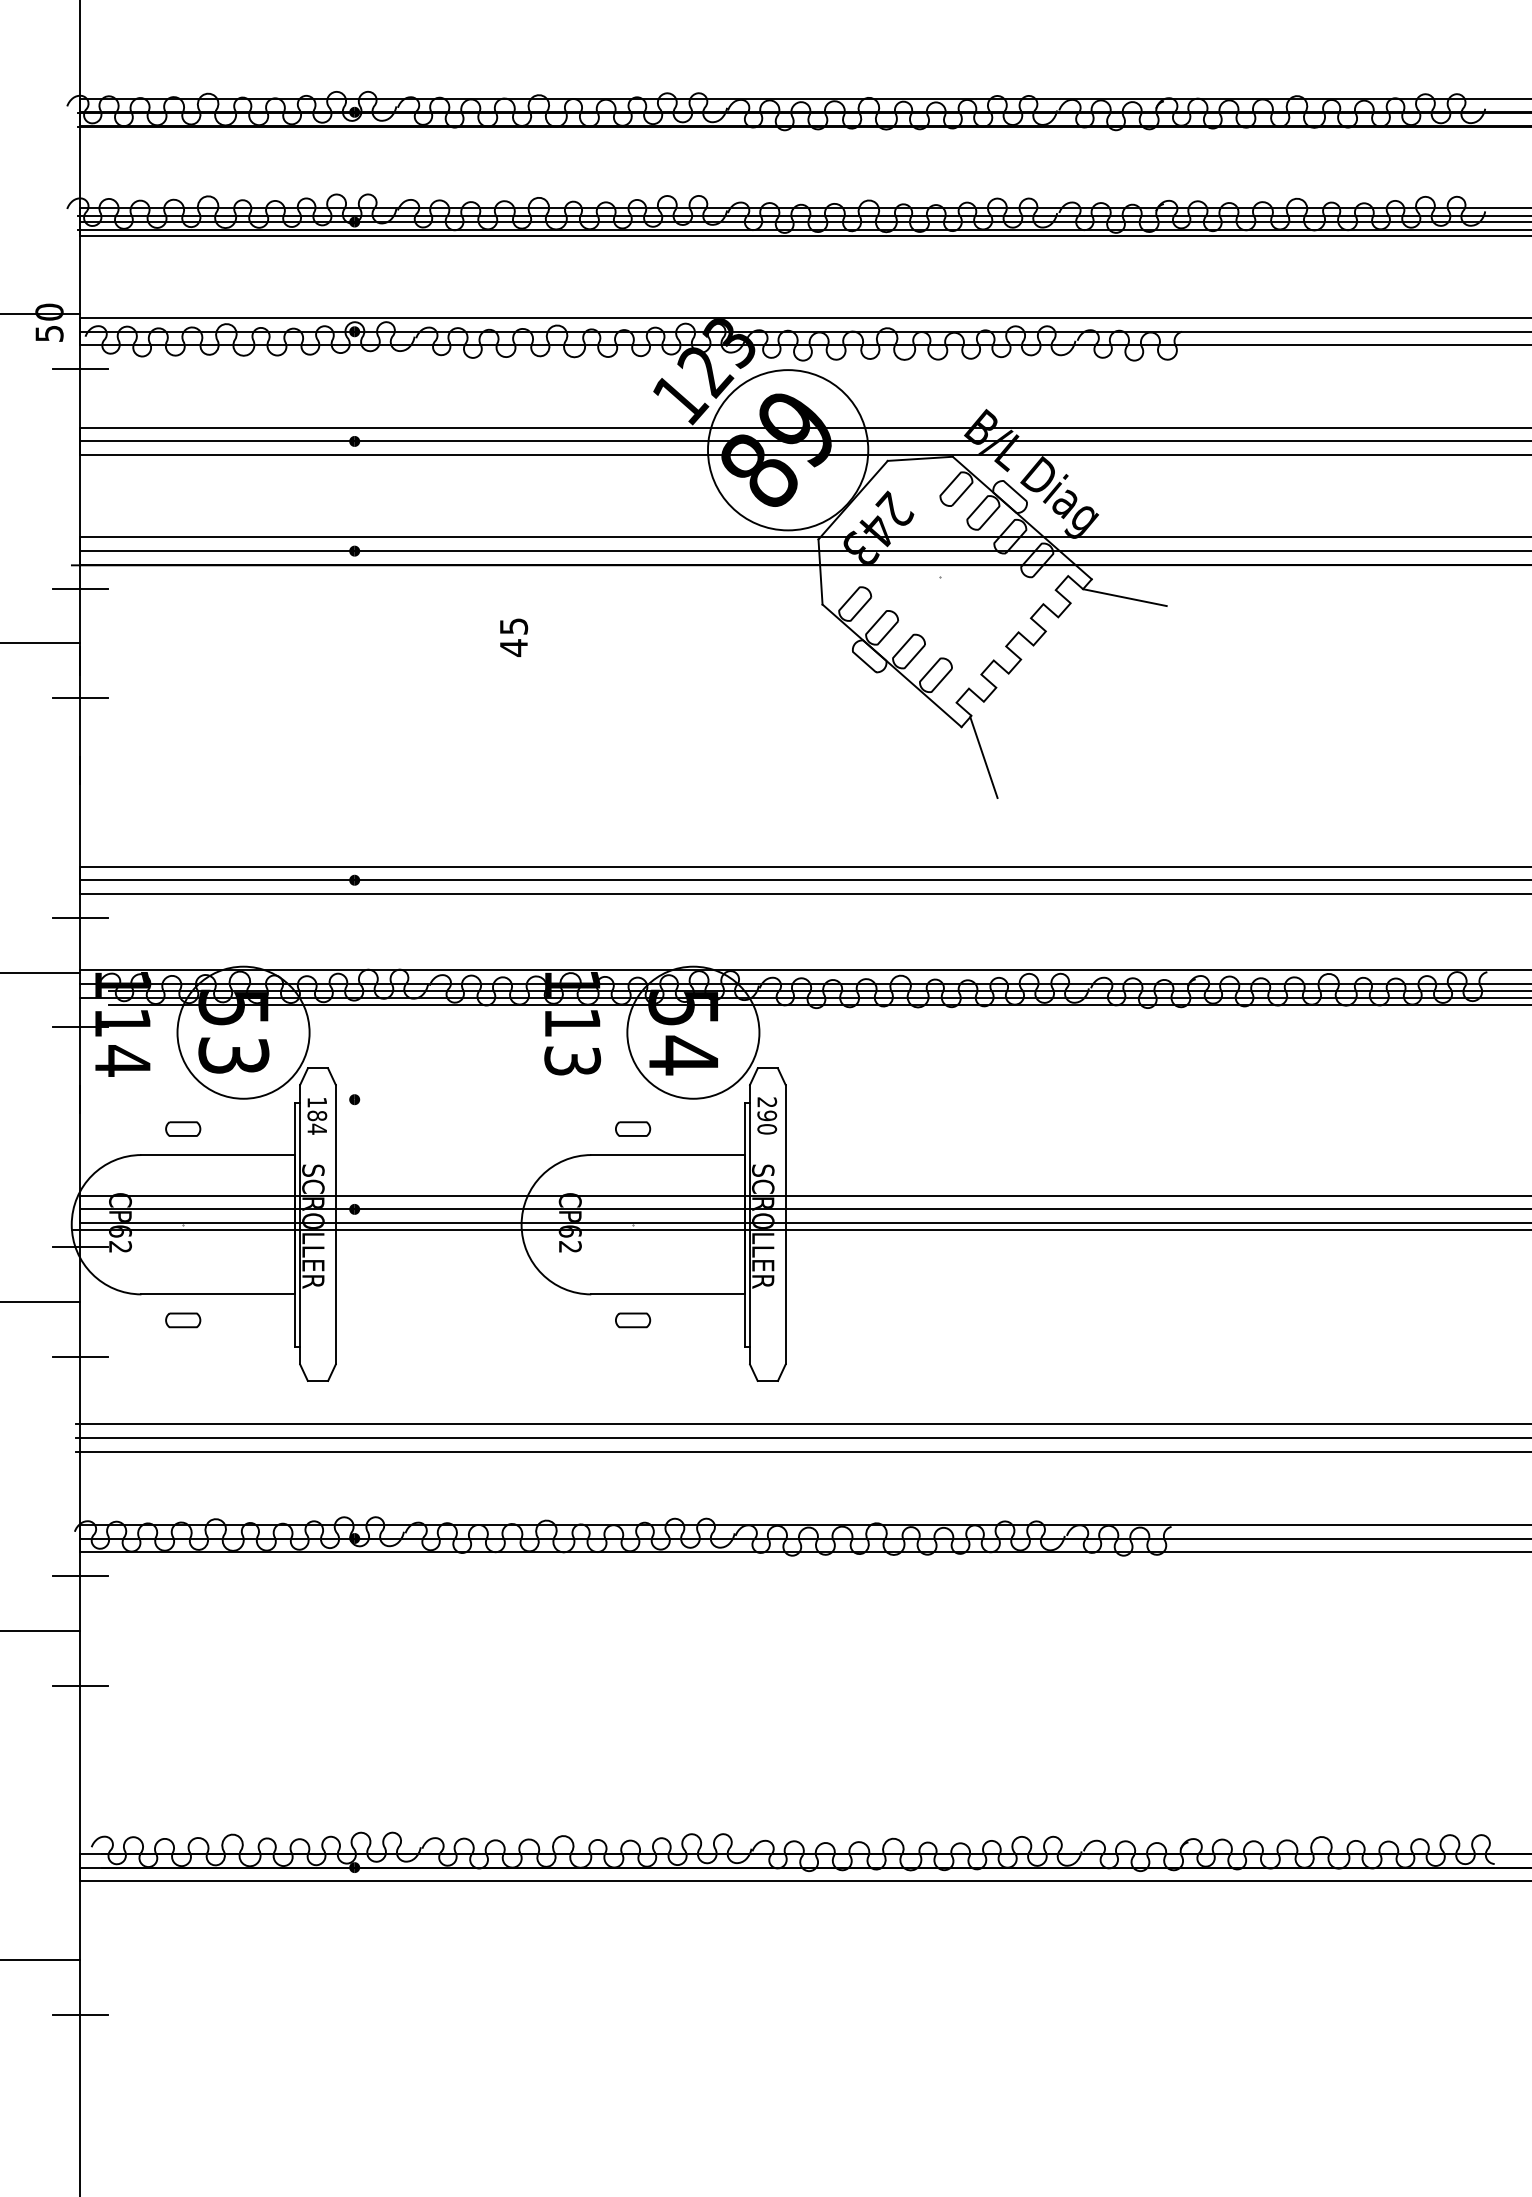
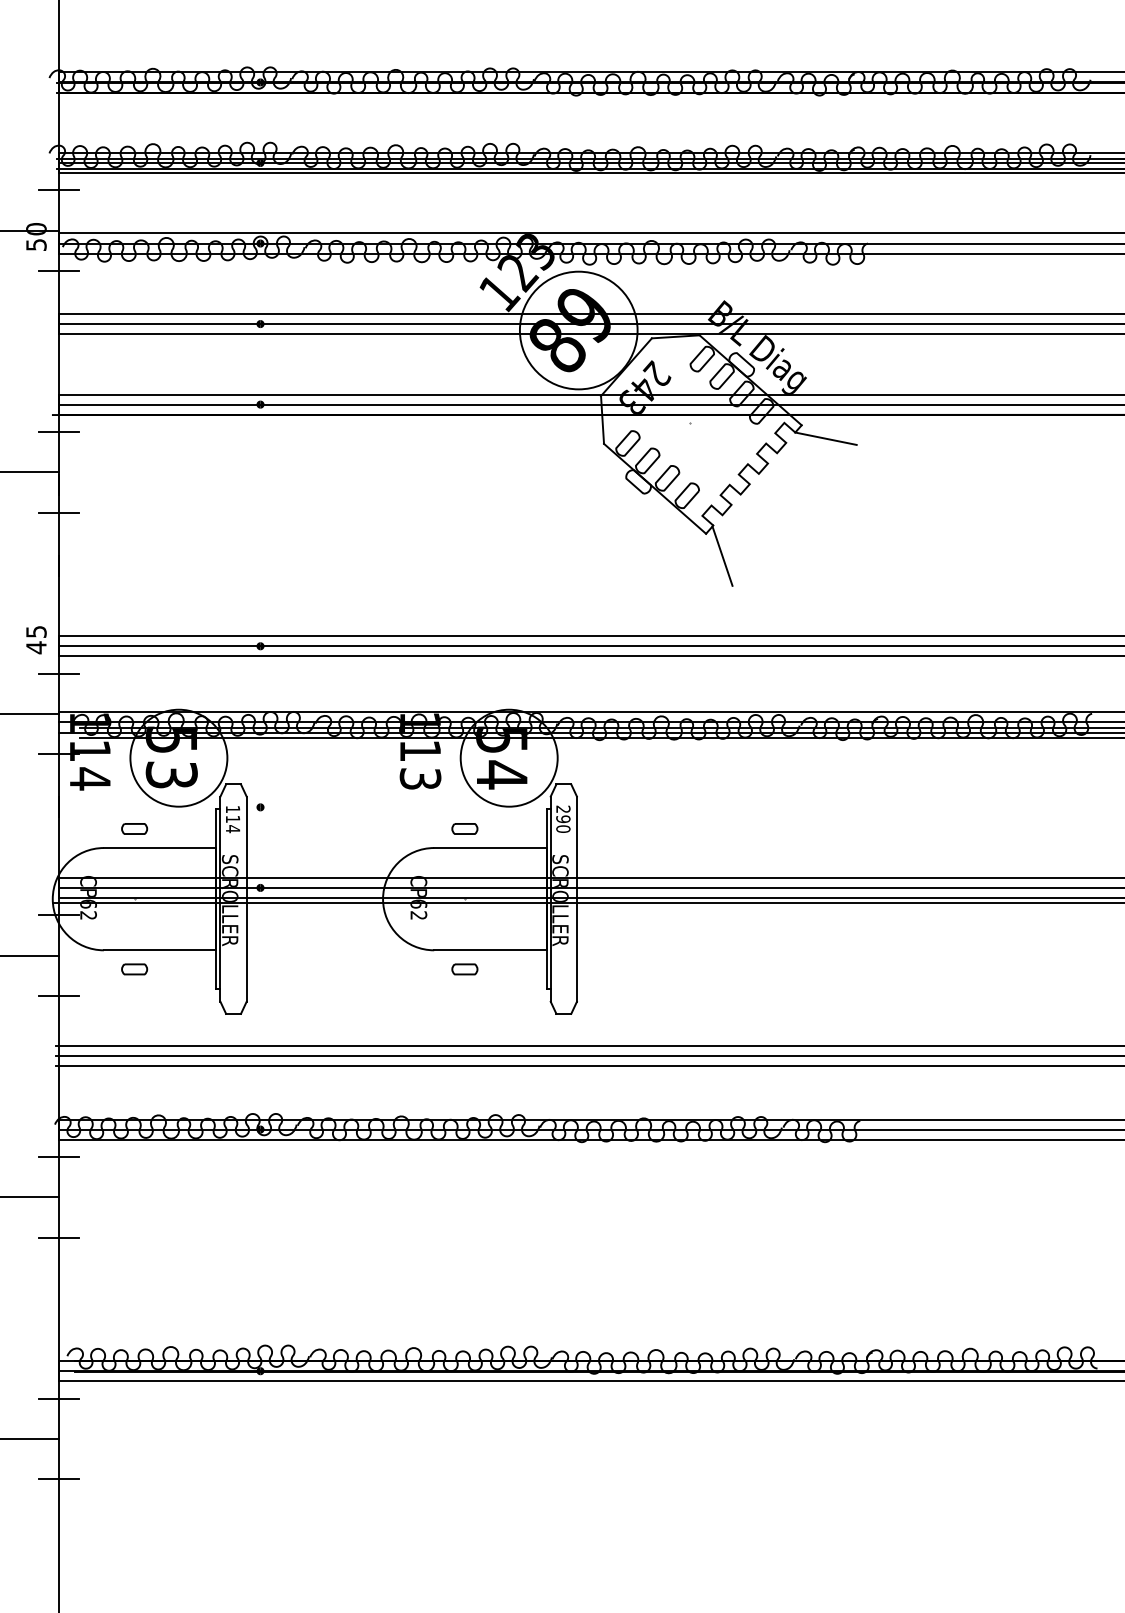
line: (80, 259) -> (59, 190), added
text: (514, 638) -> (36, 640), moved
text: (316, 1116) -> (232, 819), 184 -> 114
line: (80, 1904) -> (59, 1398), added

